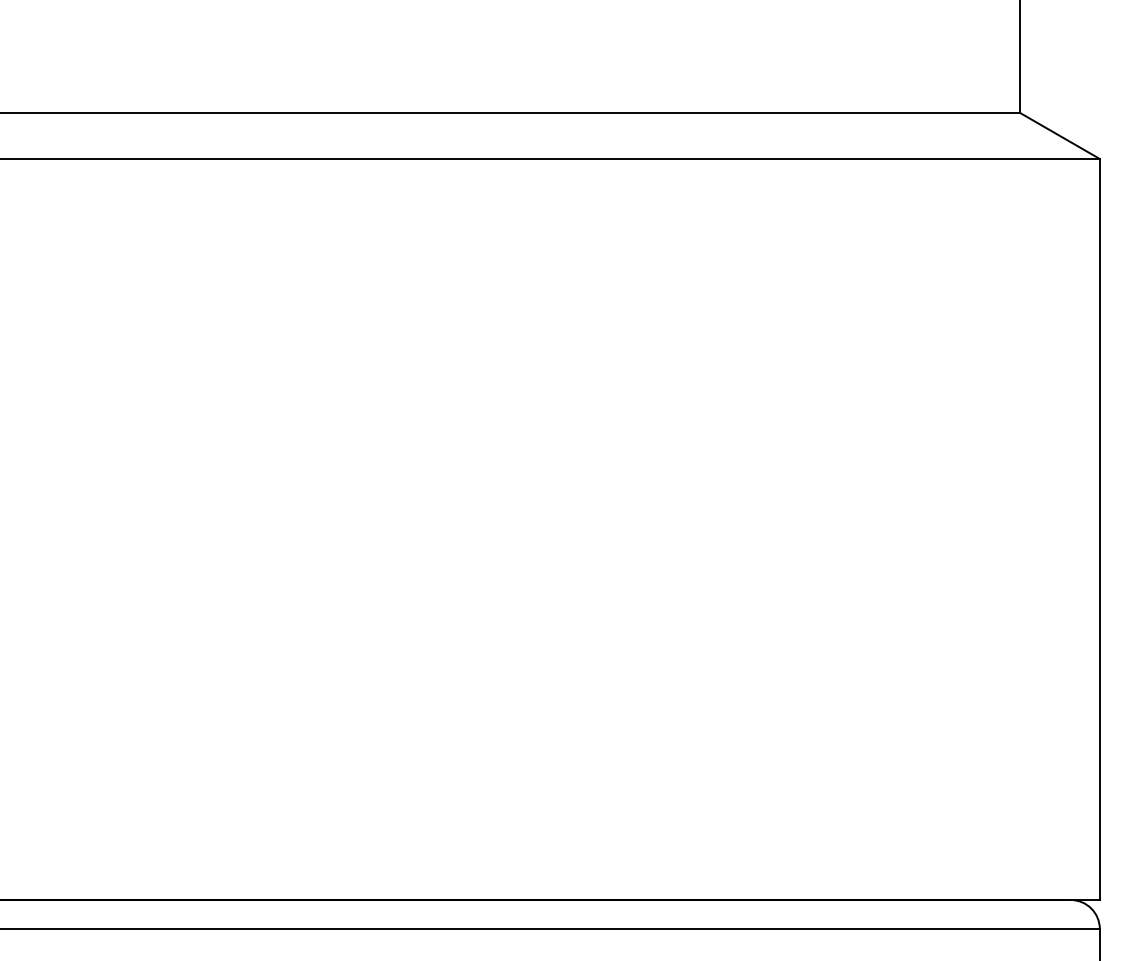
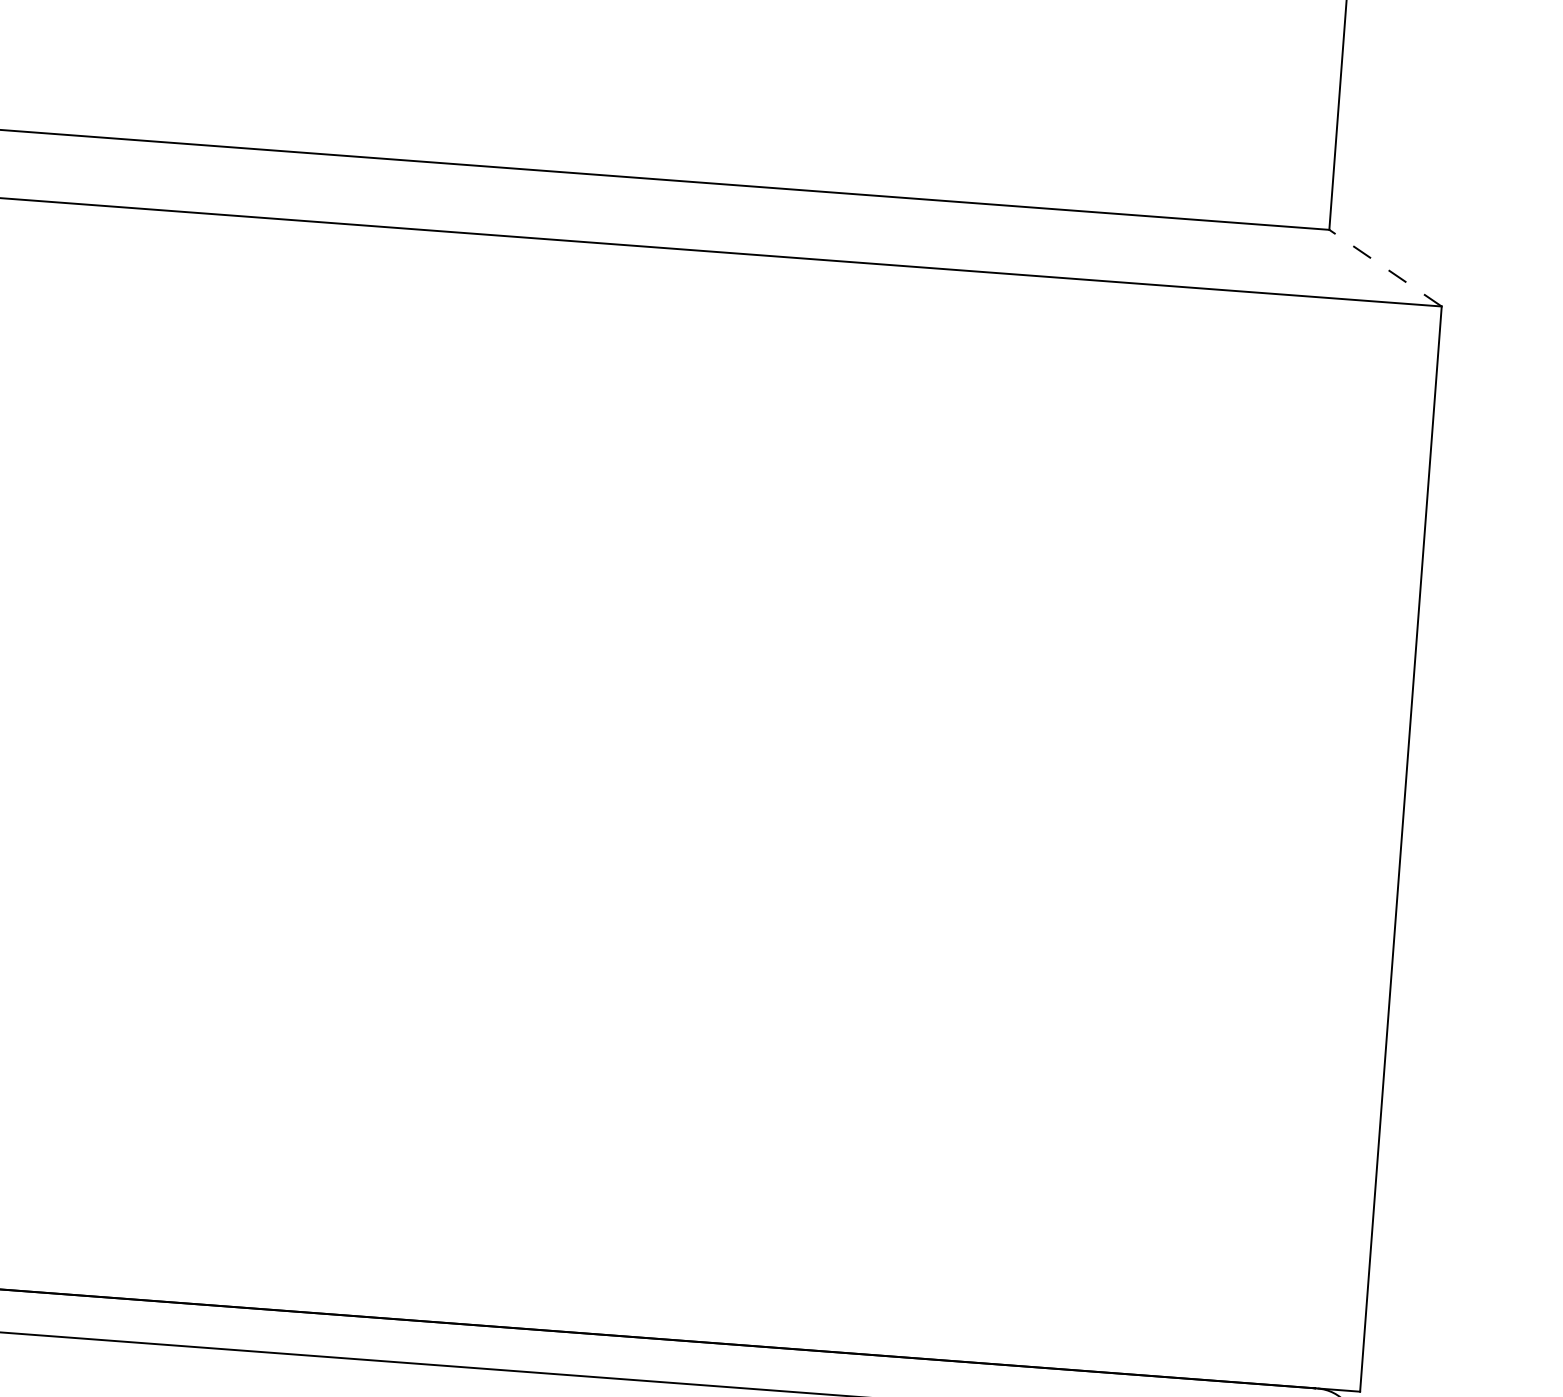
line: (1059, 135) -> (1385, 267), solid -> dashed

